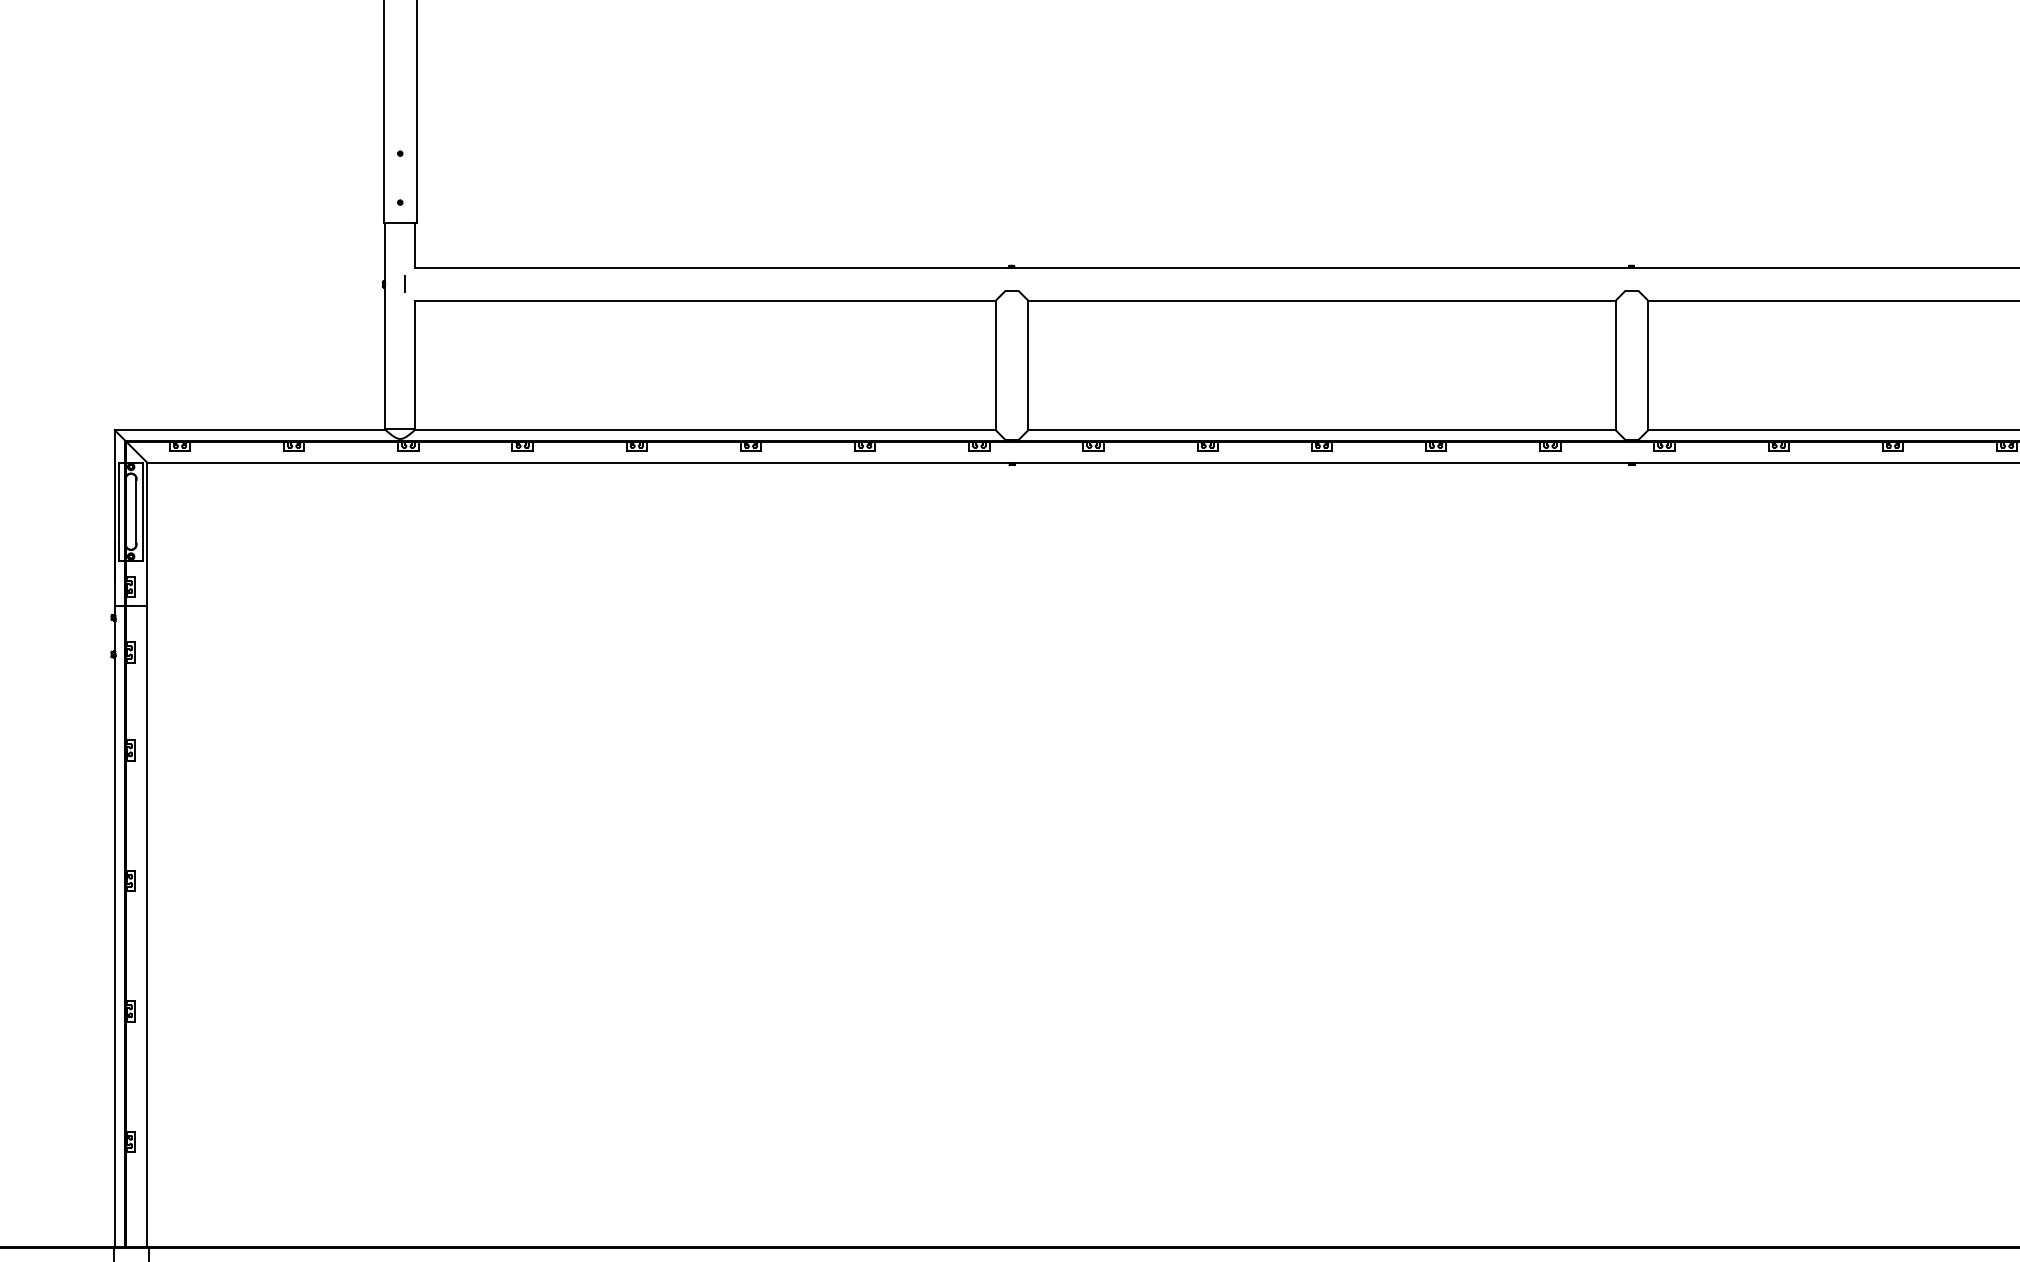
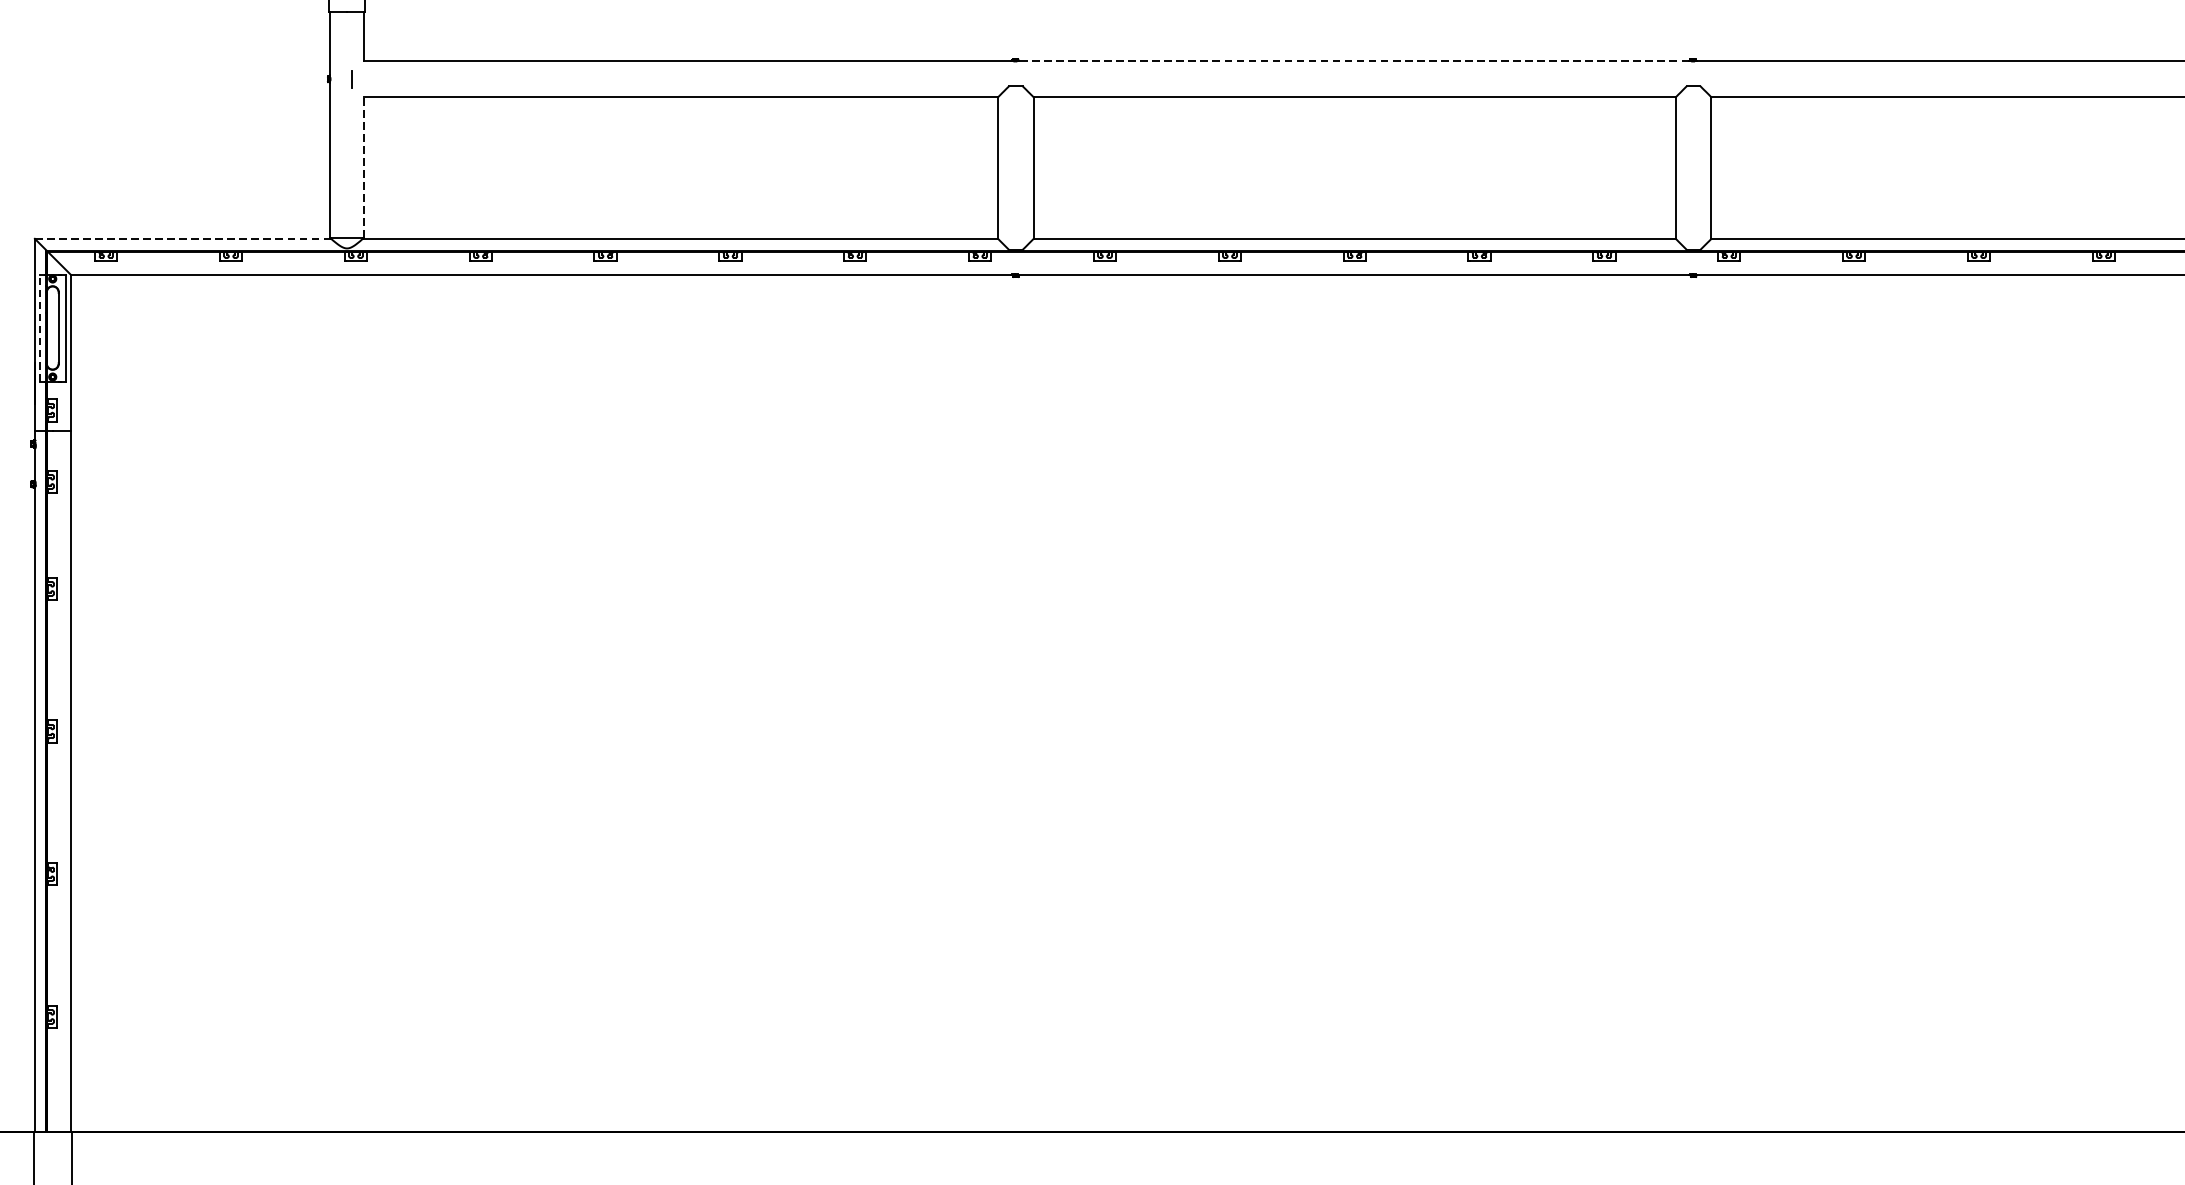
line: (1320, 267) -> (1353, 60), solid -> dashed
line: (415, 364) -> (363, 167), solid -> dashed
line: (250, 430) -> (183, 239), solid -> dashed
line: (119, 511) -> (40, 327), solid -> dashed

